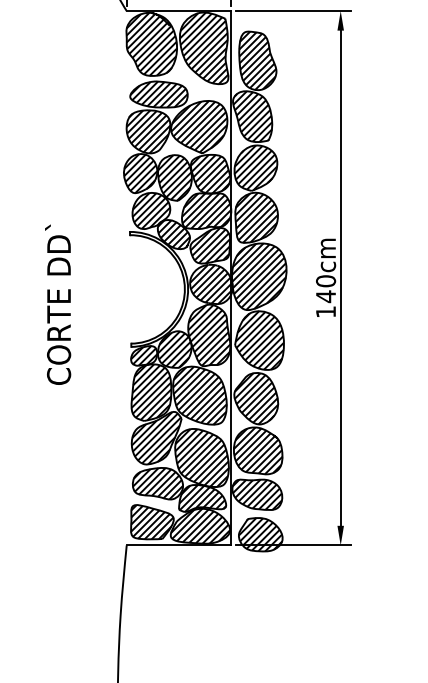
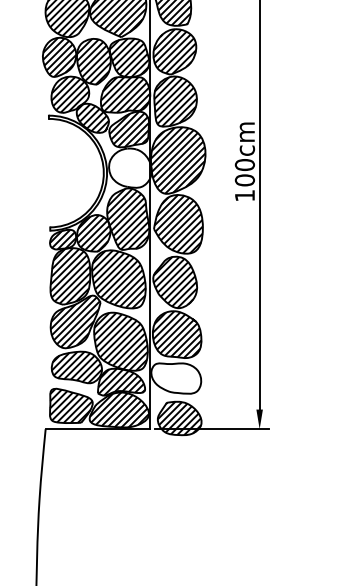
hatch: (211, 284) -> (130, 168), removed
text: (326, 296) -> (245, 180), 140cm -> 100cm
hatch: (256, 494) -> (175, 378), removed

